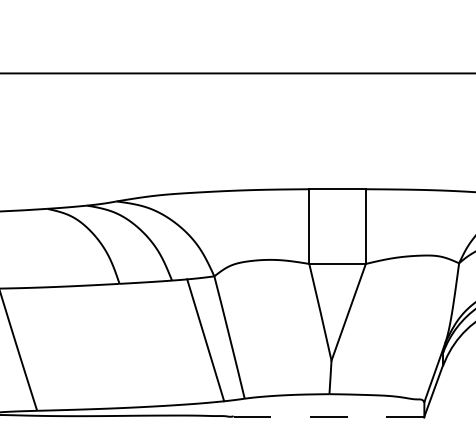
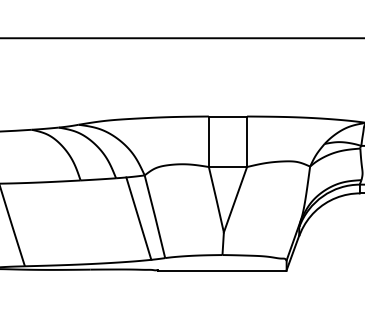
line: (327, 417) -> (221, 270), dashed -> solid

